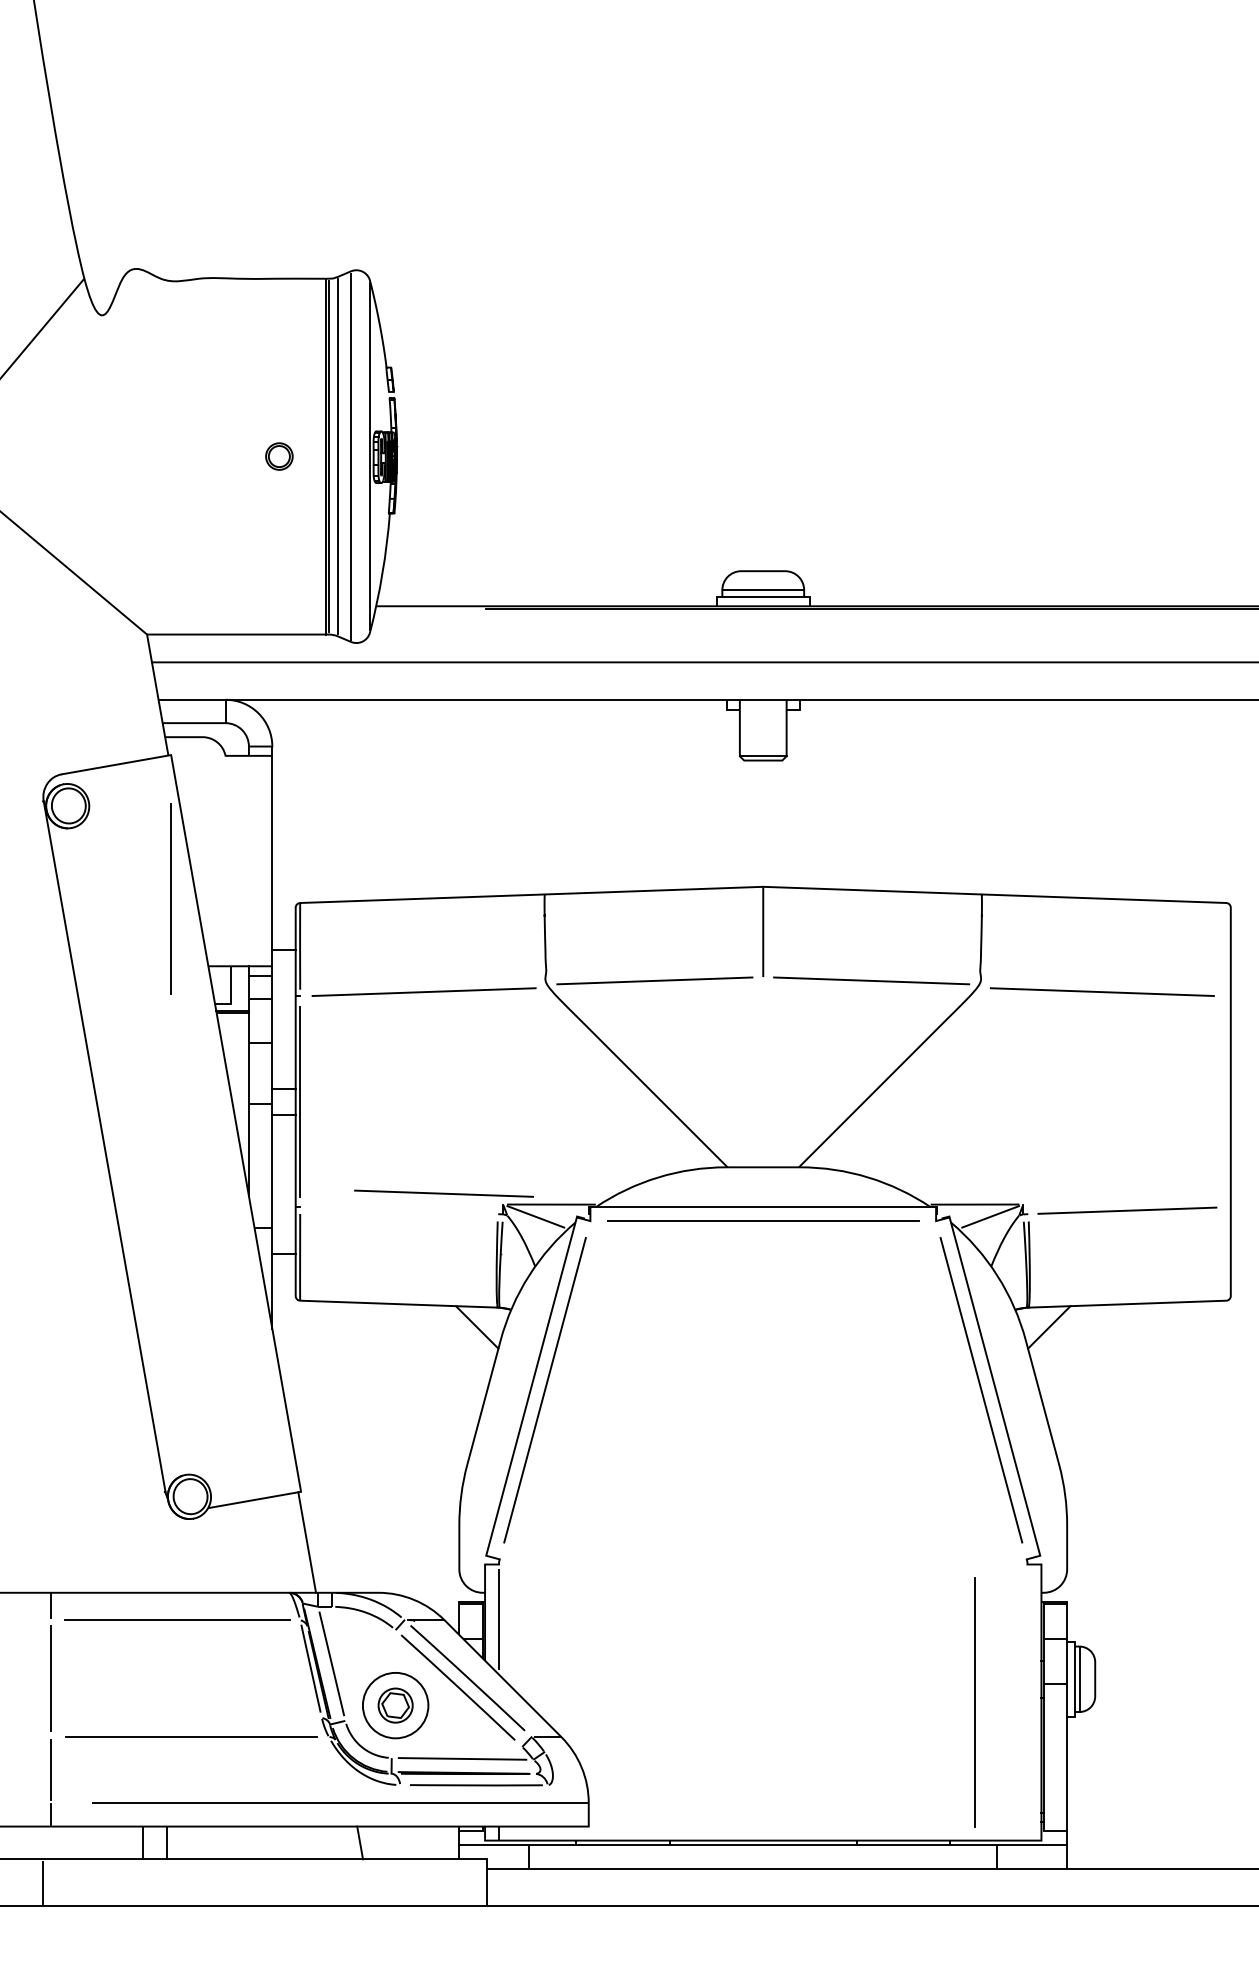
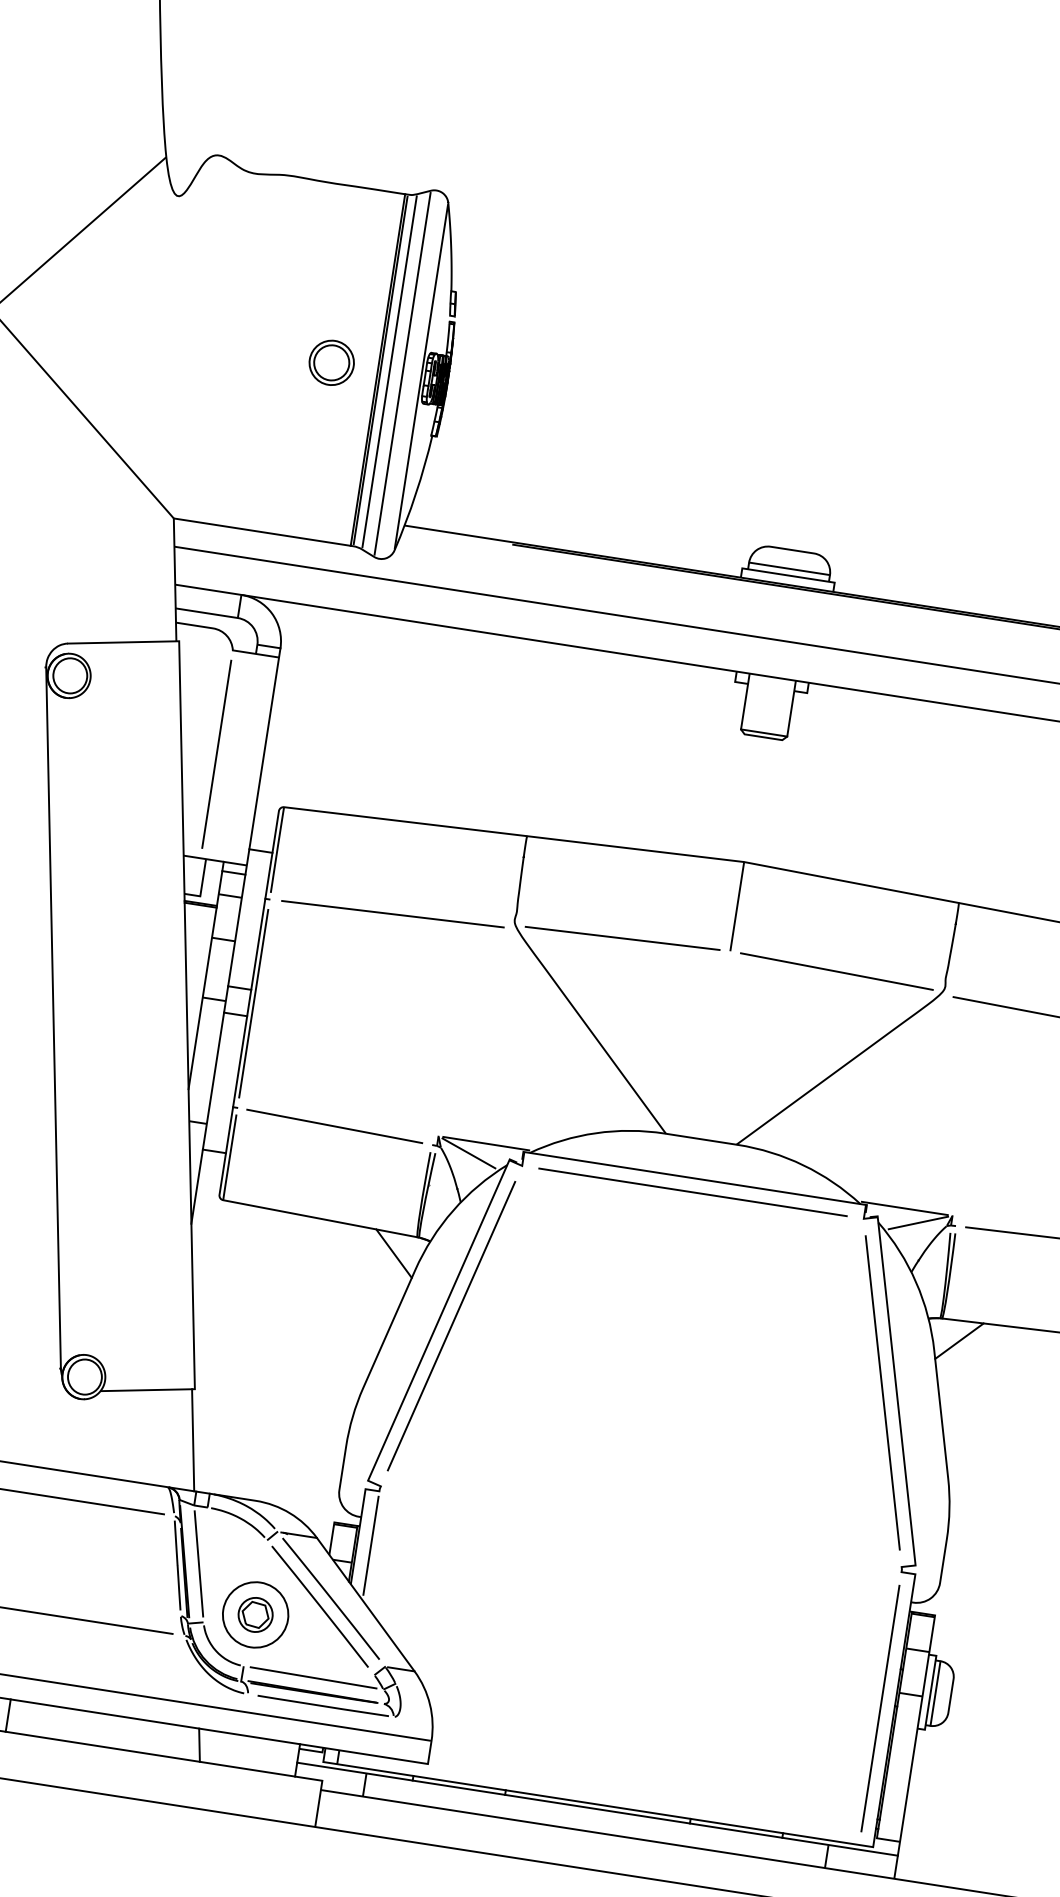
part: (279, 456) -> (331, 362), size x1.67
line: (170, 898) -> (216, 753), moved
line: (443, 1193) -> (334, 1126), moved
line: (974, 1702) -> (879, 1708), moved

